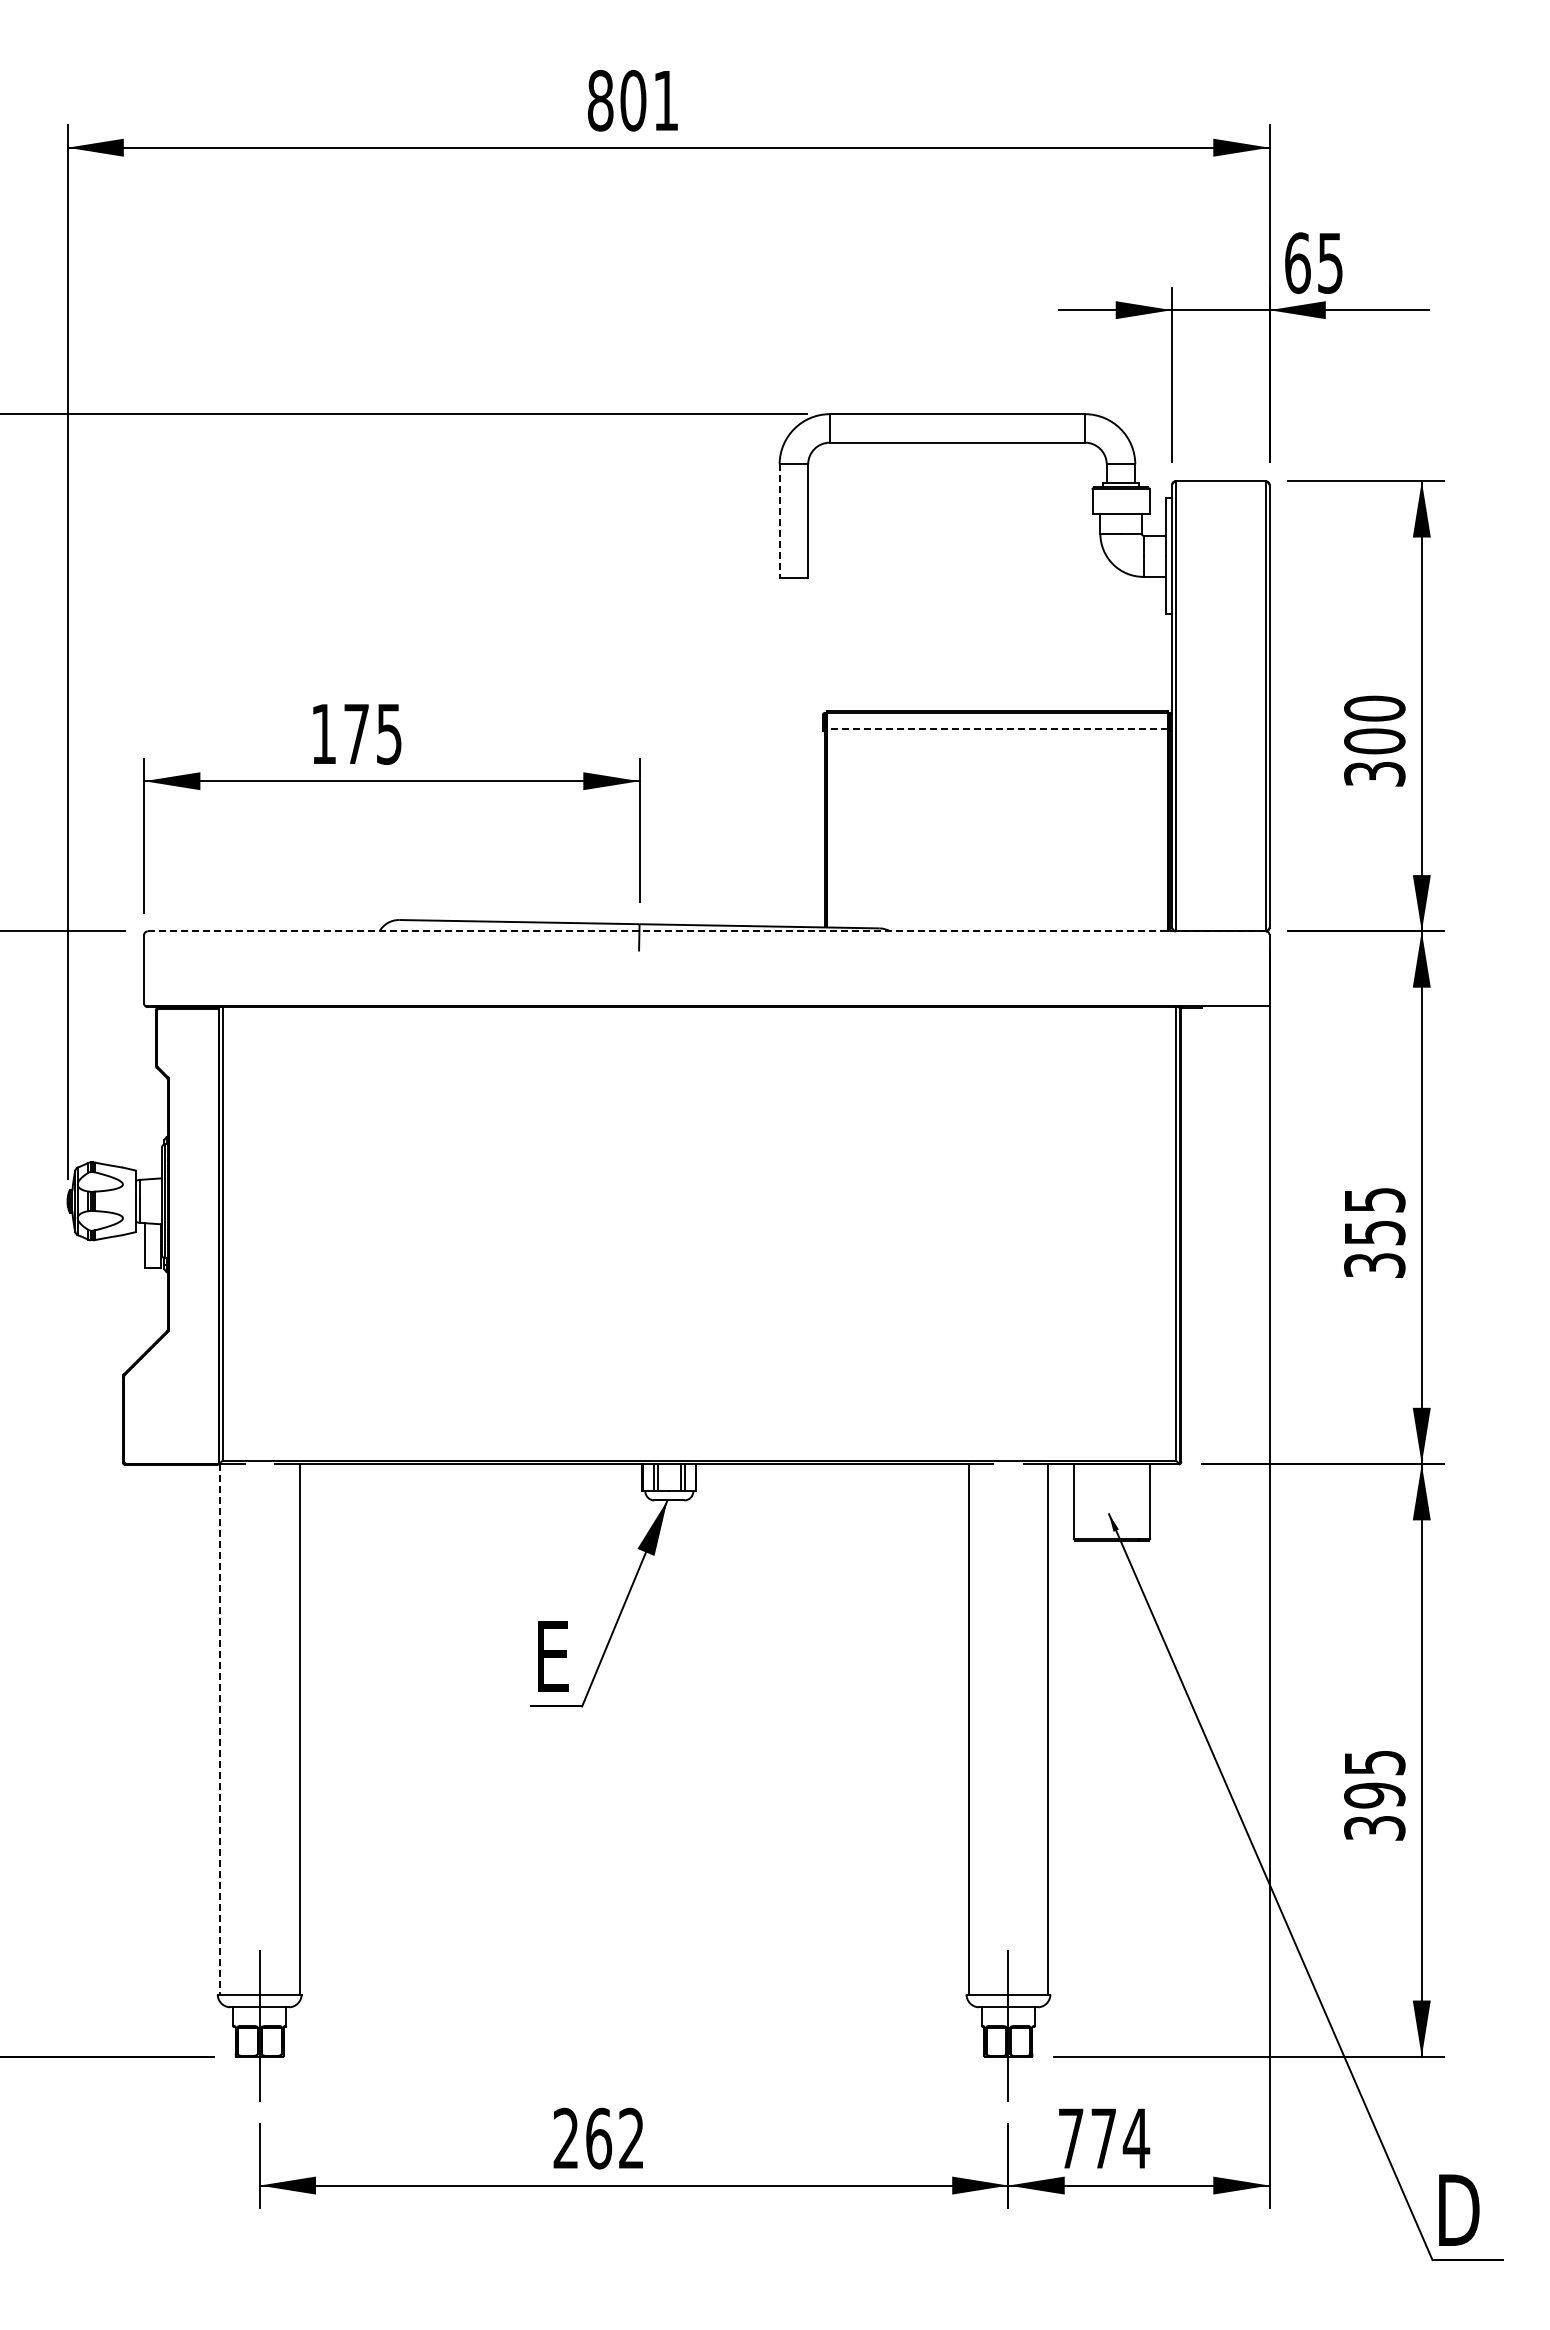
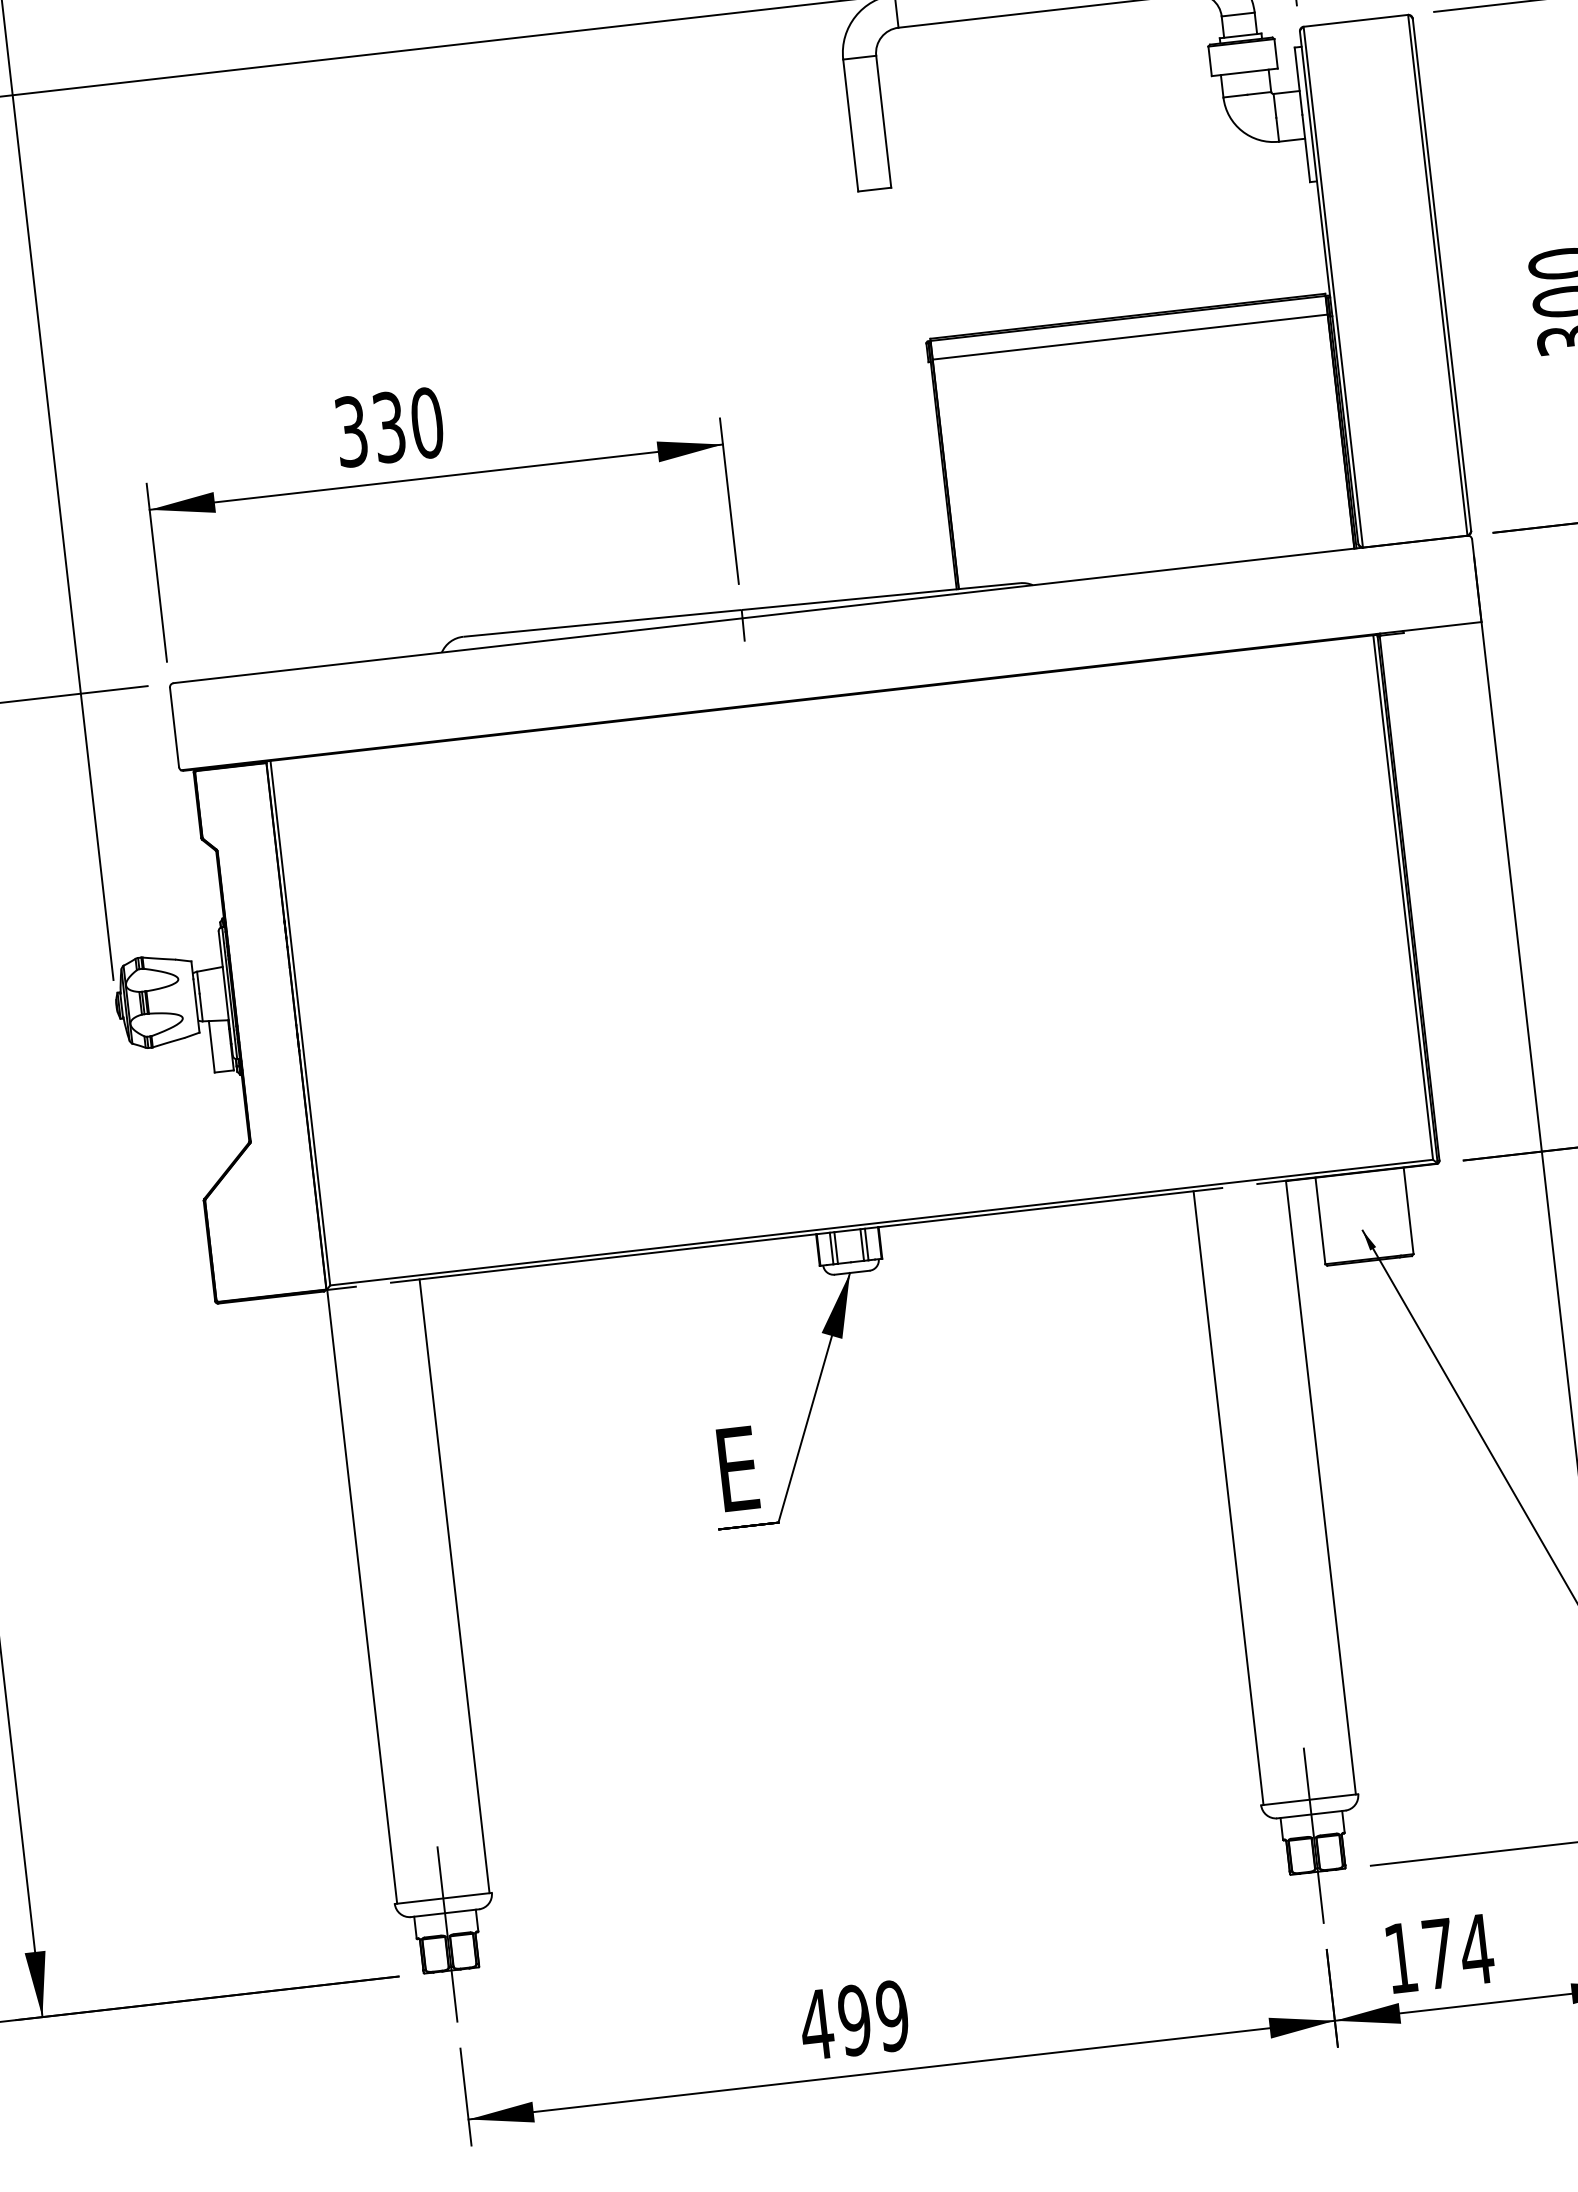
line: (779, 521) -> (850, 125), dashed -> solid
line: (997, 729) -> (1130, 337), dashed -> solid
text: (356, 733) -> (389, 426), 175 -> 330
line: (707, 931) -> (821, 609), dashed -> solid
line: (219, 1729) -> (361, 1597), dashed -> solid
text: (598, 2138) -> (854, 2020), 262 -> 499
text: (1071, 2138) -> (1401, 1957), 774 -> 174

